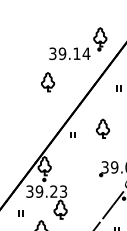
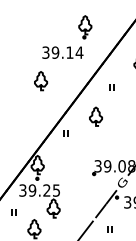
part: (100, 39) -> (85, 27), moved
curve: (100, 127) -> (93, 115), moved
text: (63, 191) -> (56, 190), 39.23 -> 39.25

